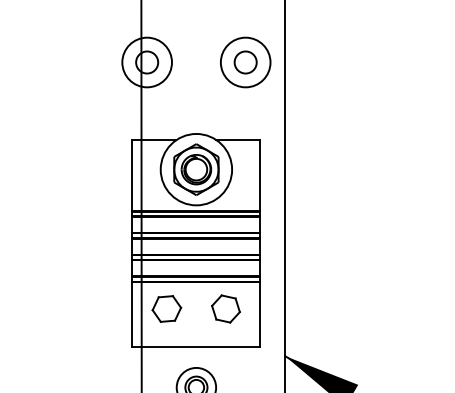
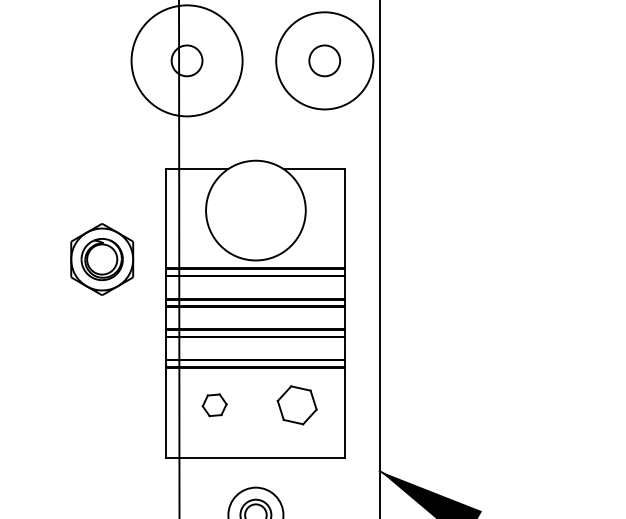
circle: (146, 62) -> (186, 60), size x1.6
circle: (245, 62) -> (324, 60), size x1.4
part: (196, 169) -> (102, 259), moved
part: (166, 308) -> (214, 404), size x0.6

